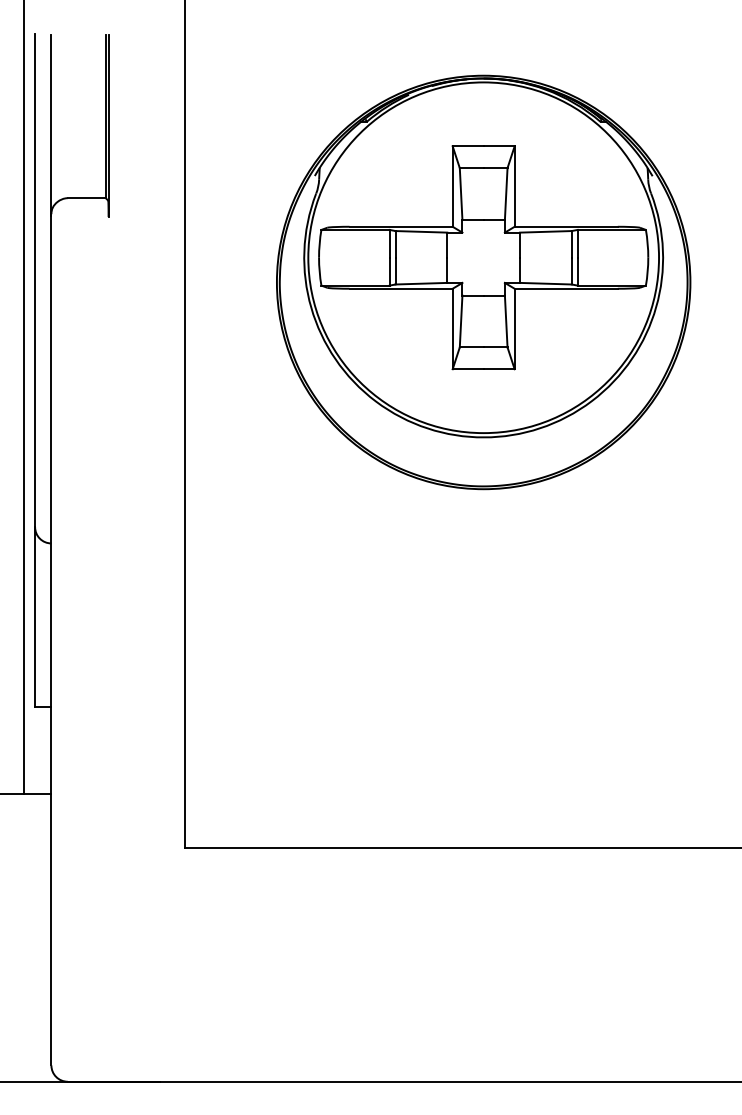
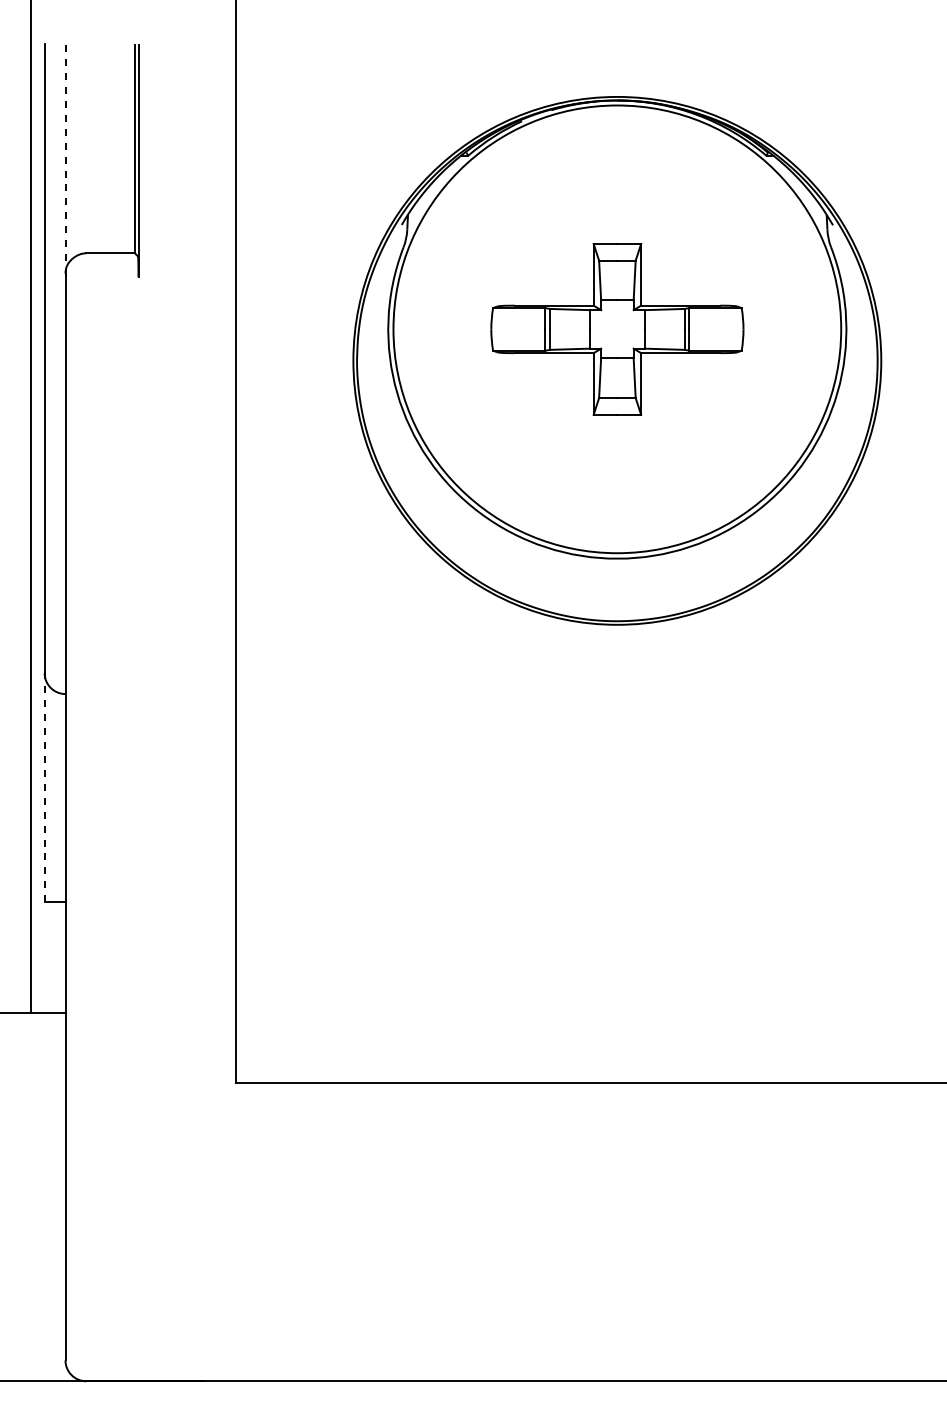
line: (51, 124) -> (65, 159), solid -> dashed
part: (483, 257) -> (617, 329), size x0.6
line: (34, 616) -> (44, 787), solid -> dashed

